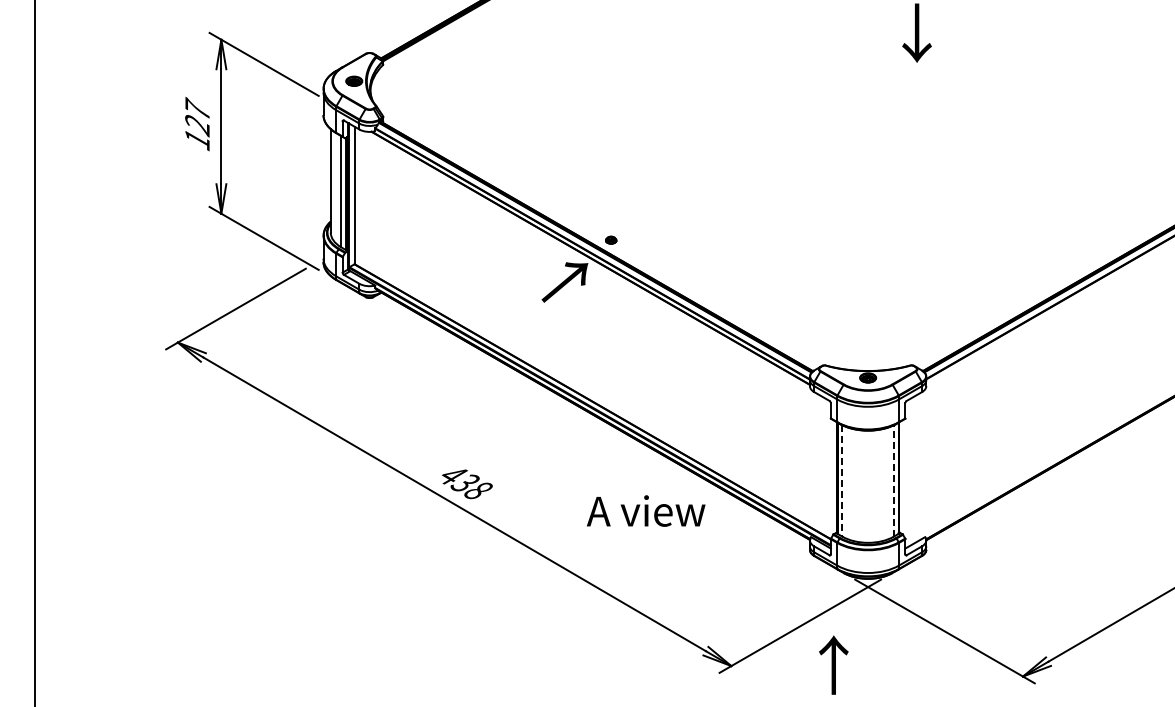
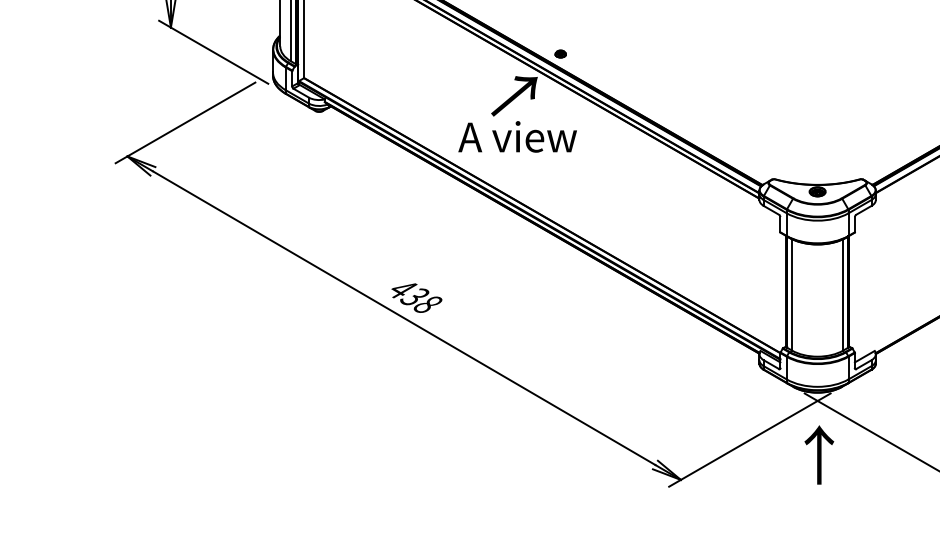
line: (842, 481) -> (792, 295), dashed -> solid
line: (893, 481) -> (843, 295), dashed -> solid
text: (646, 510) -> (518, 136), moved
text: (833, 664) -> (819, 454), moved

